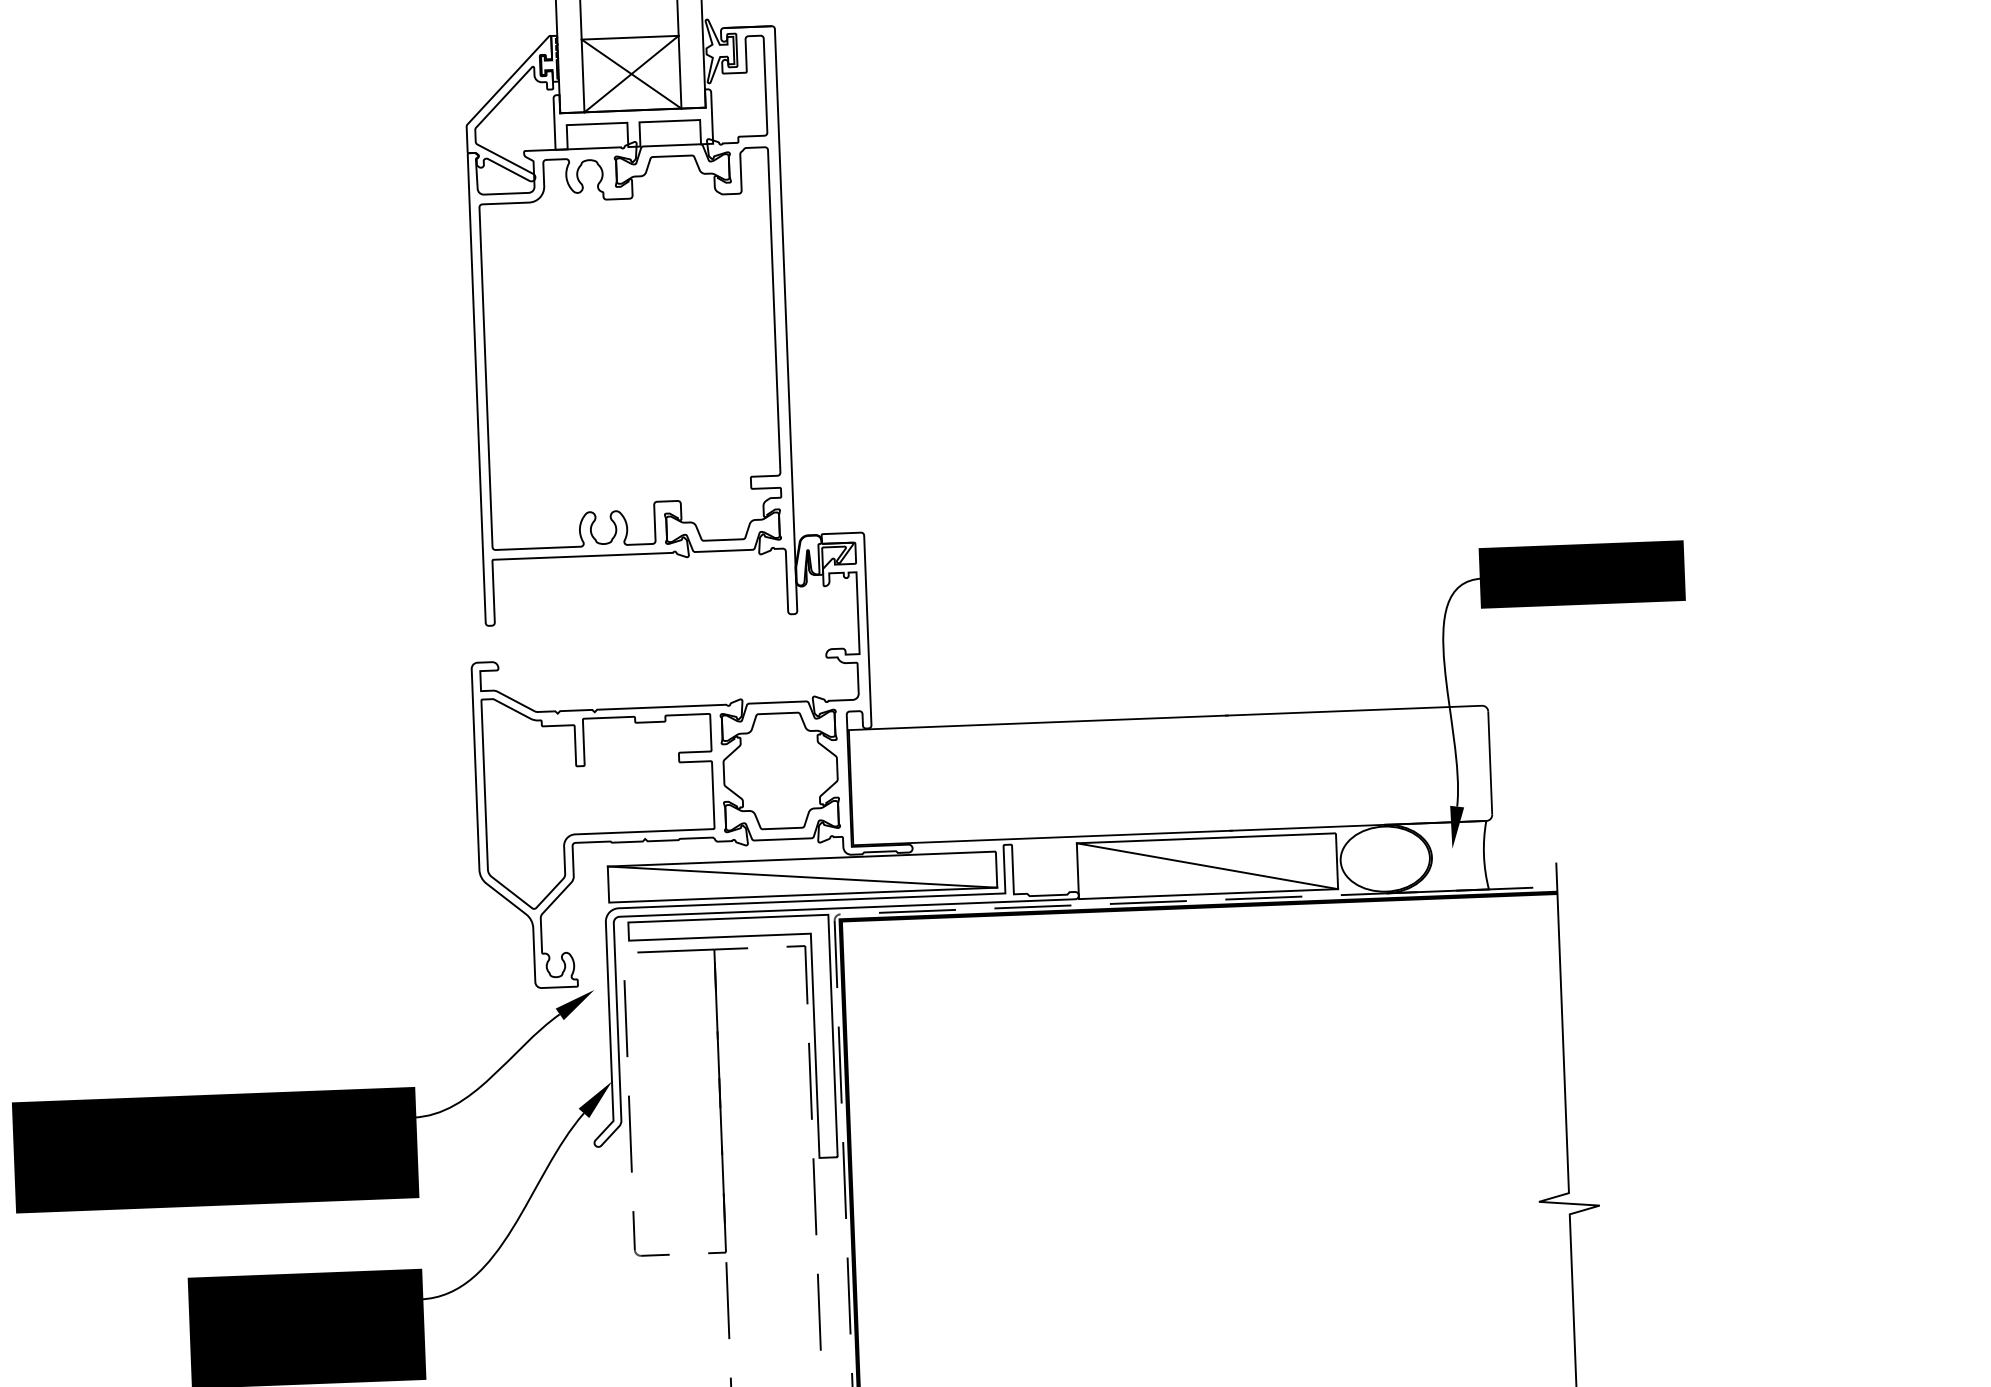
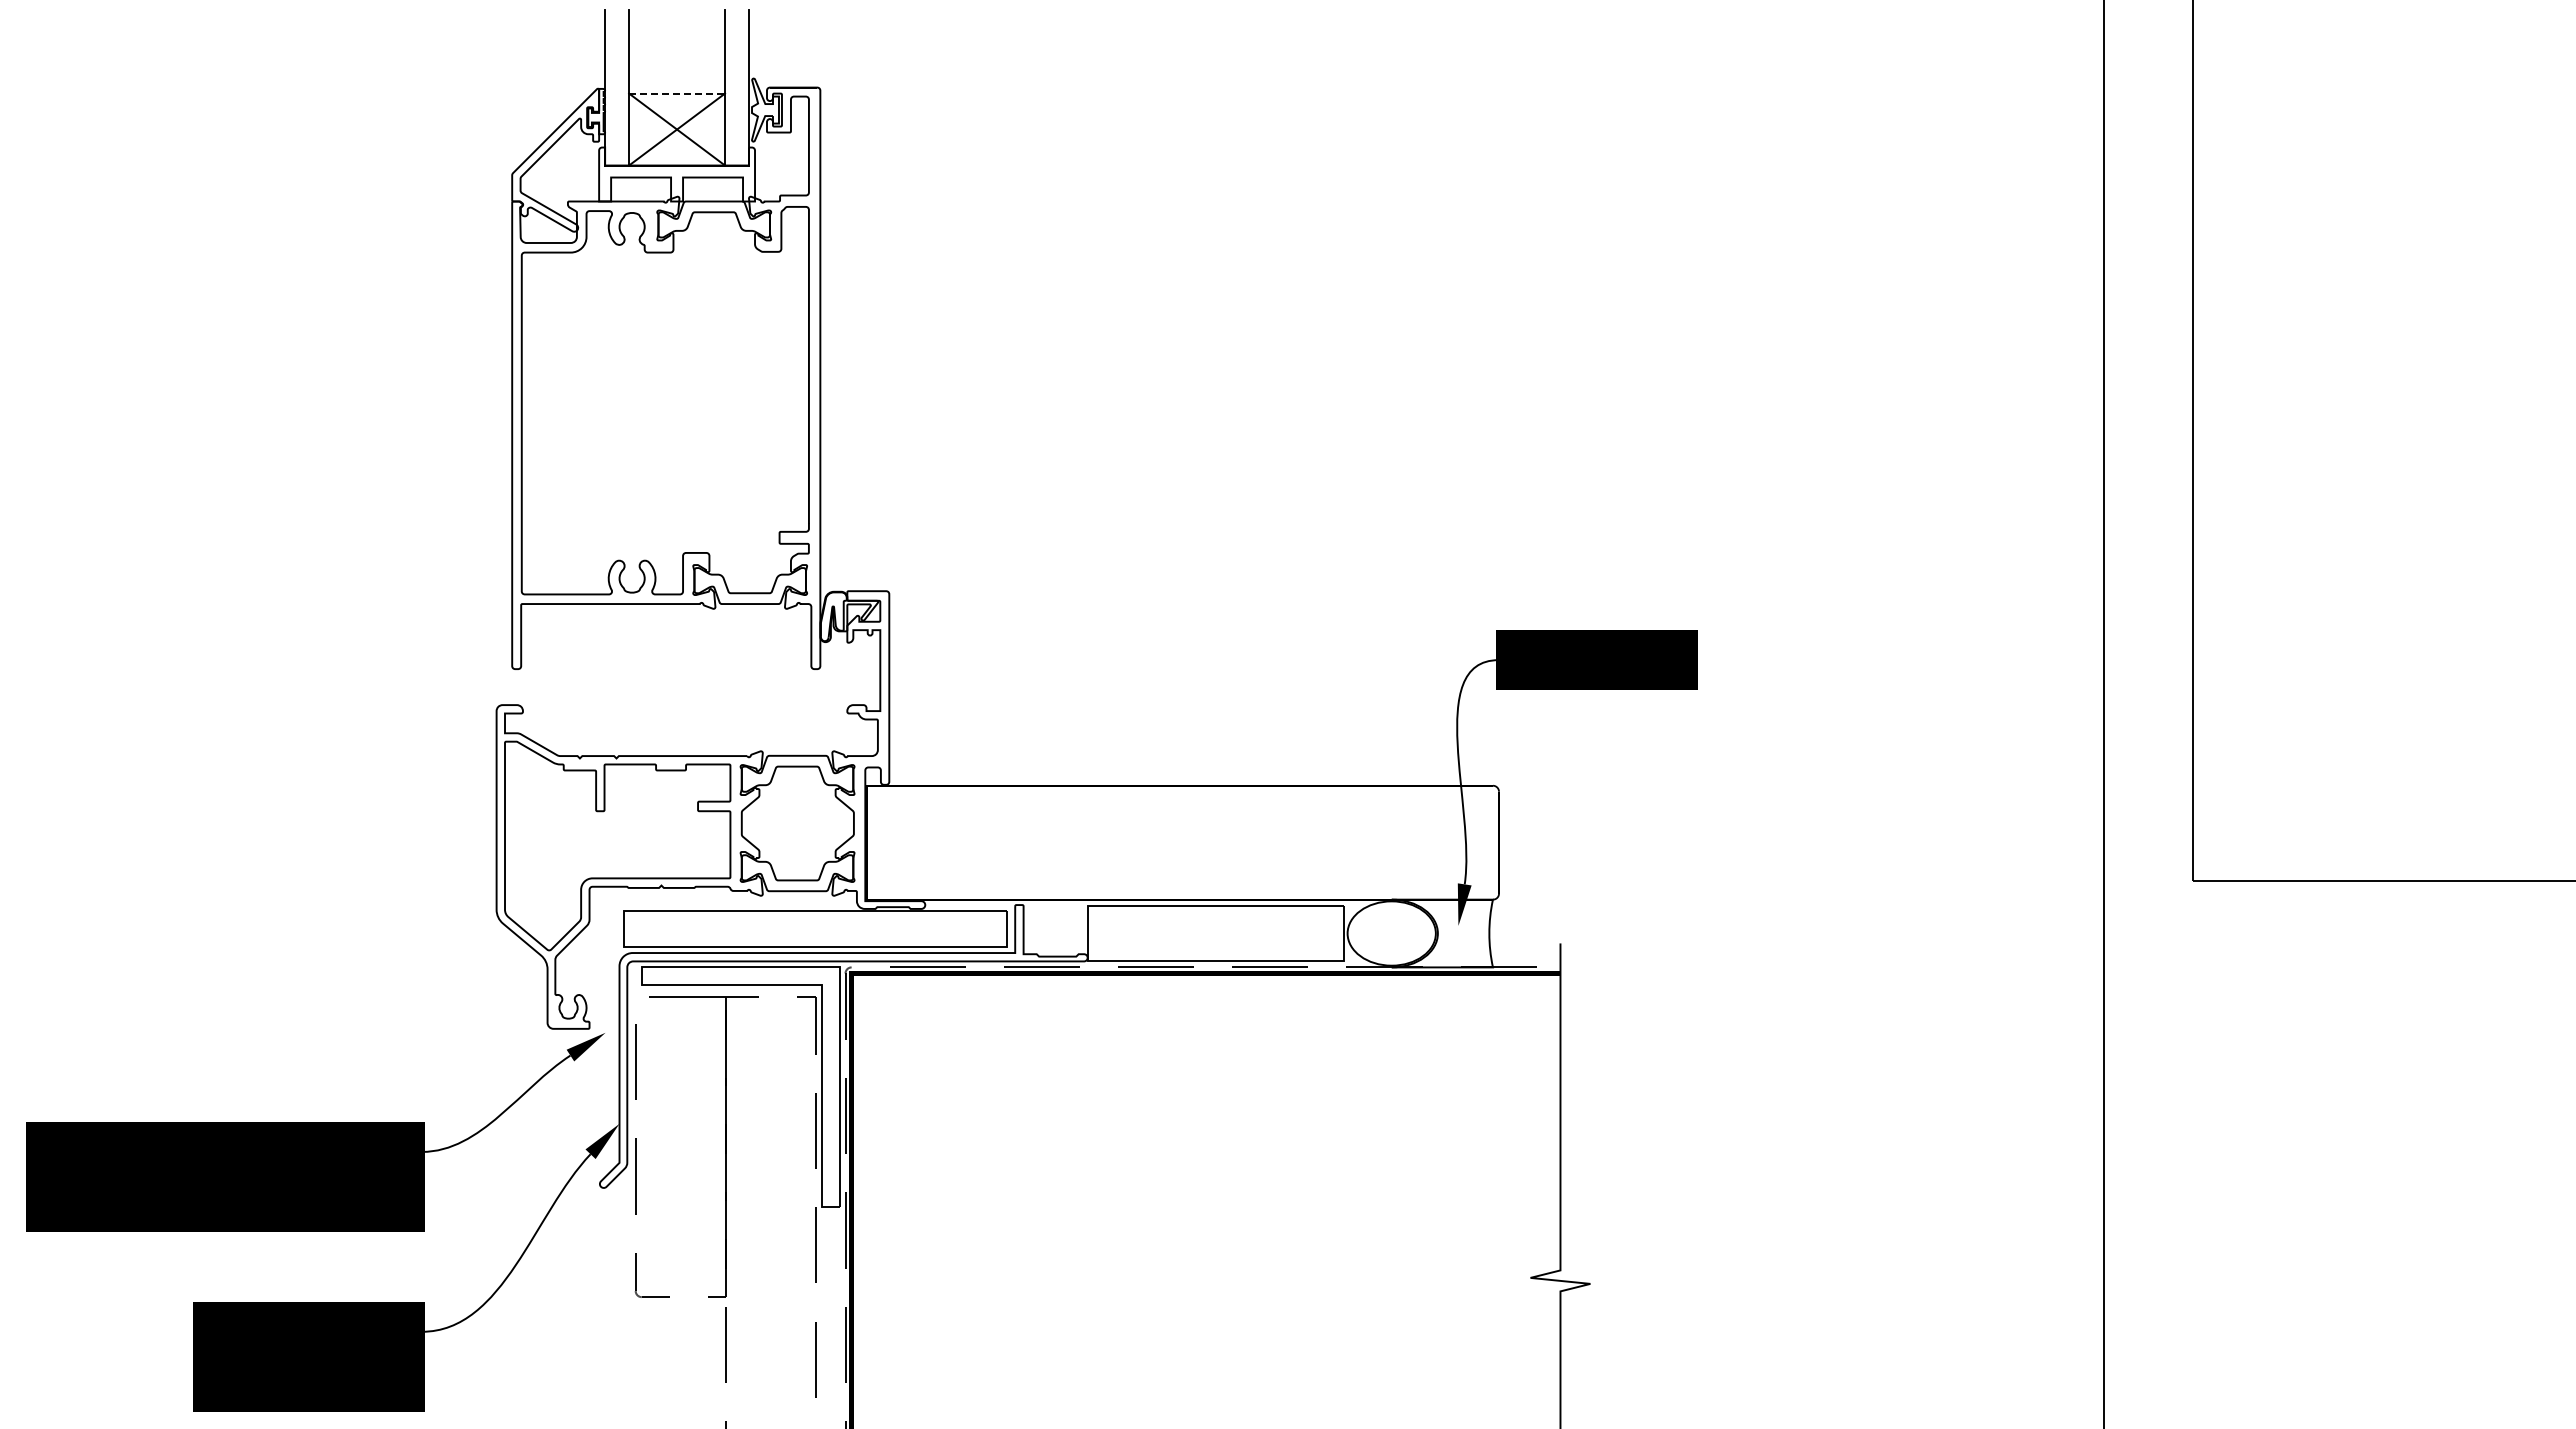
line: (630, 37) -> (677, 93), solid -> dashed
line: (1207, 865) -> (1215, 933), removed
line: (802, 877) -> (815, 929), removed

